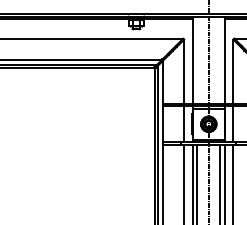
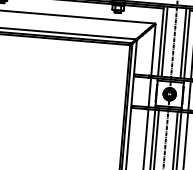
line: (197, 59) -> (164, 41), added
line: (220, 59) -> (183, 42), added

